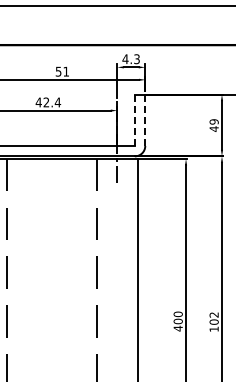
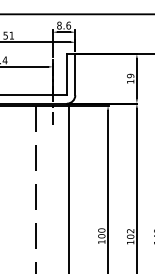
text: (130, 59) -> (63, 25), 4.3 -> 8.6
line: (134, 120) -> (66, 74), dashed -> solid
line: (145, 120) -> (75, 74), dashed -> solid
text: (213, 128) -> (130, 81), 49 -> 19
text: (177, 328) -> (101, 241), 400 -> 100

